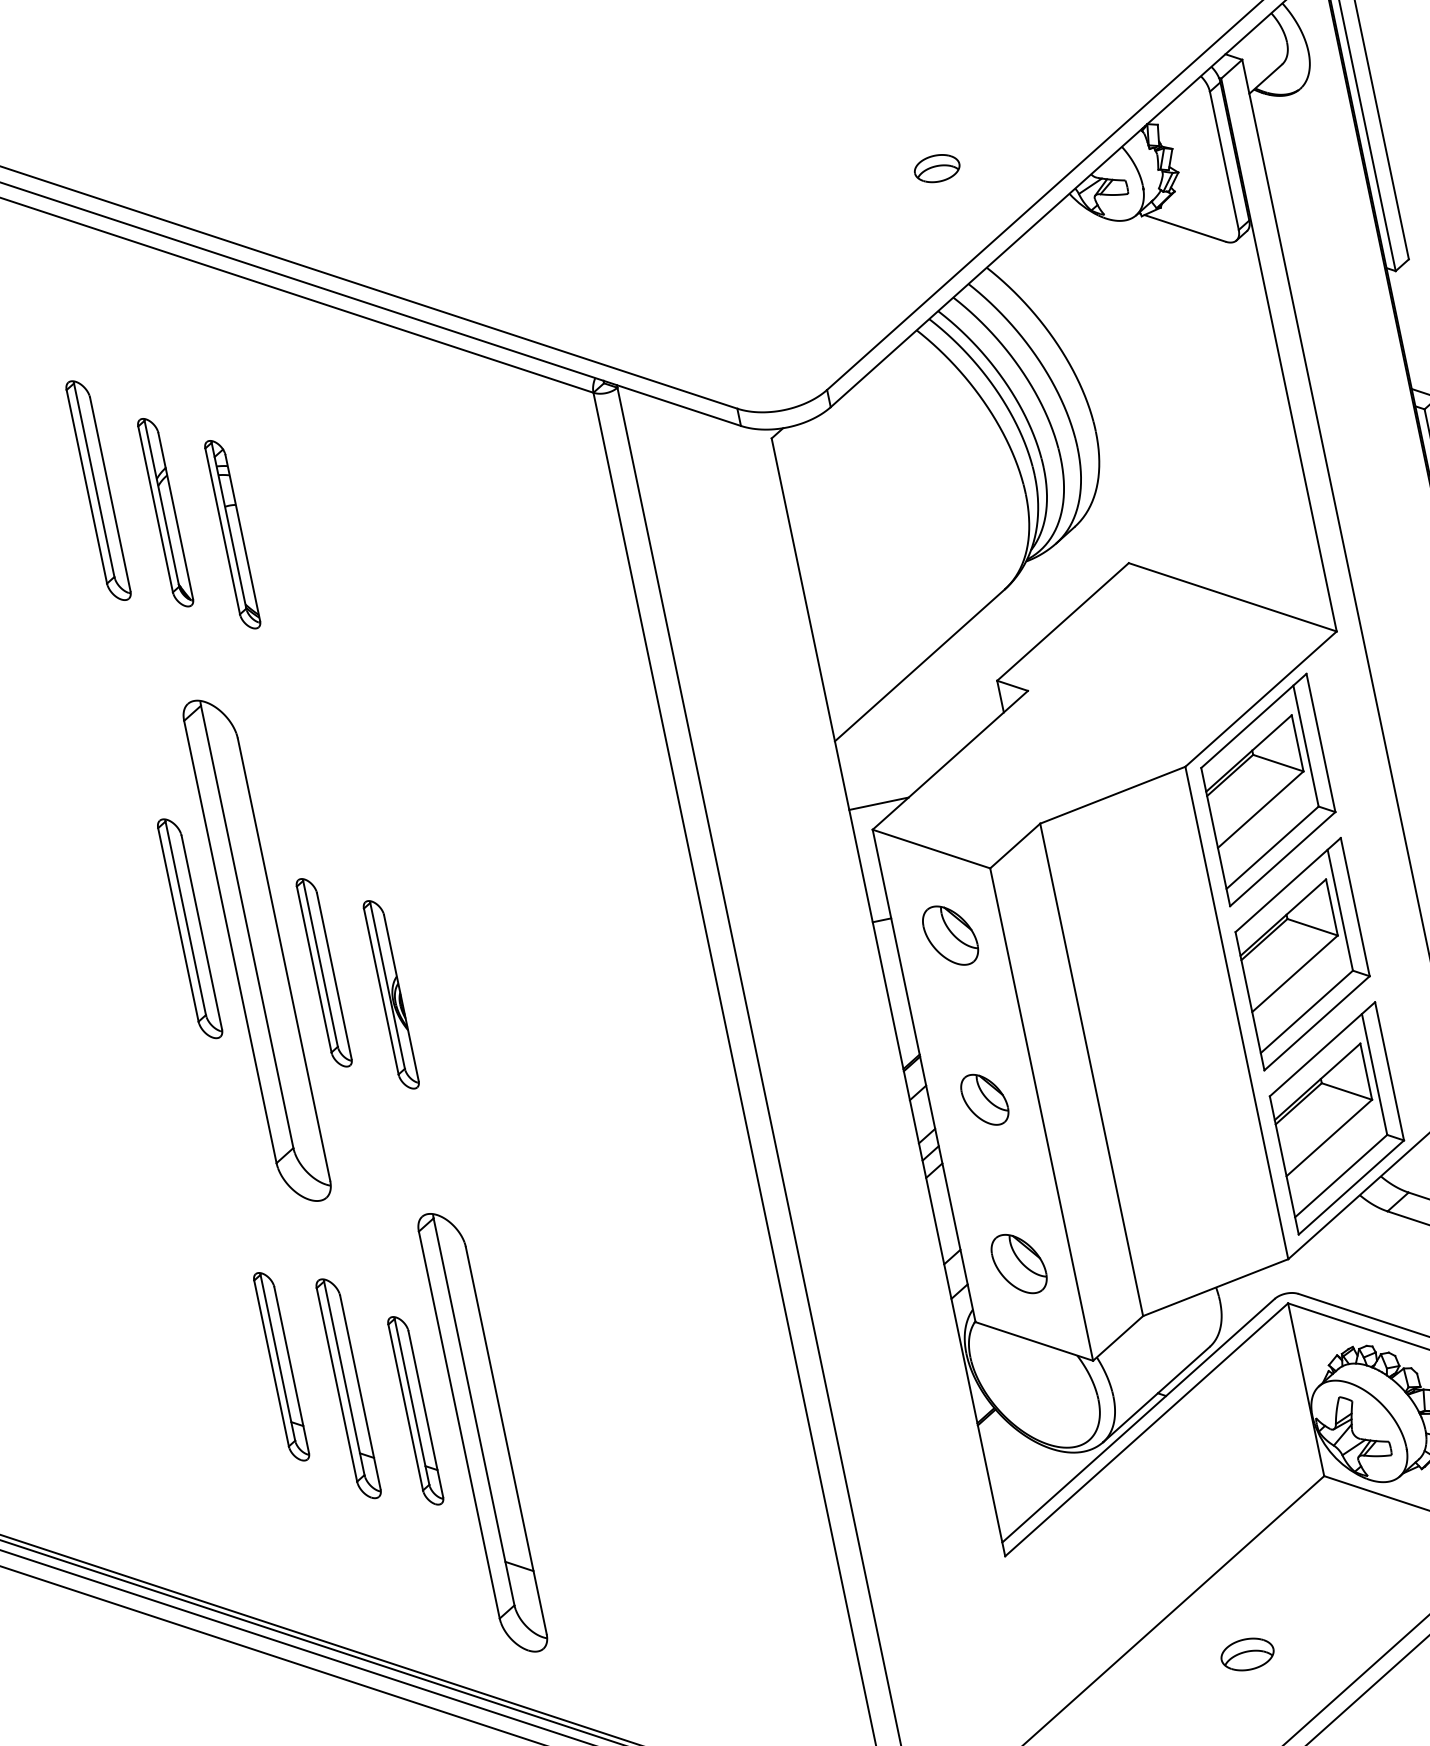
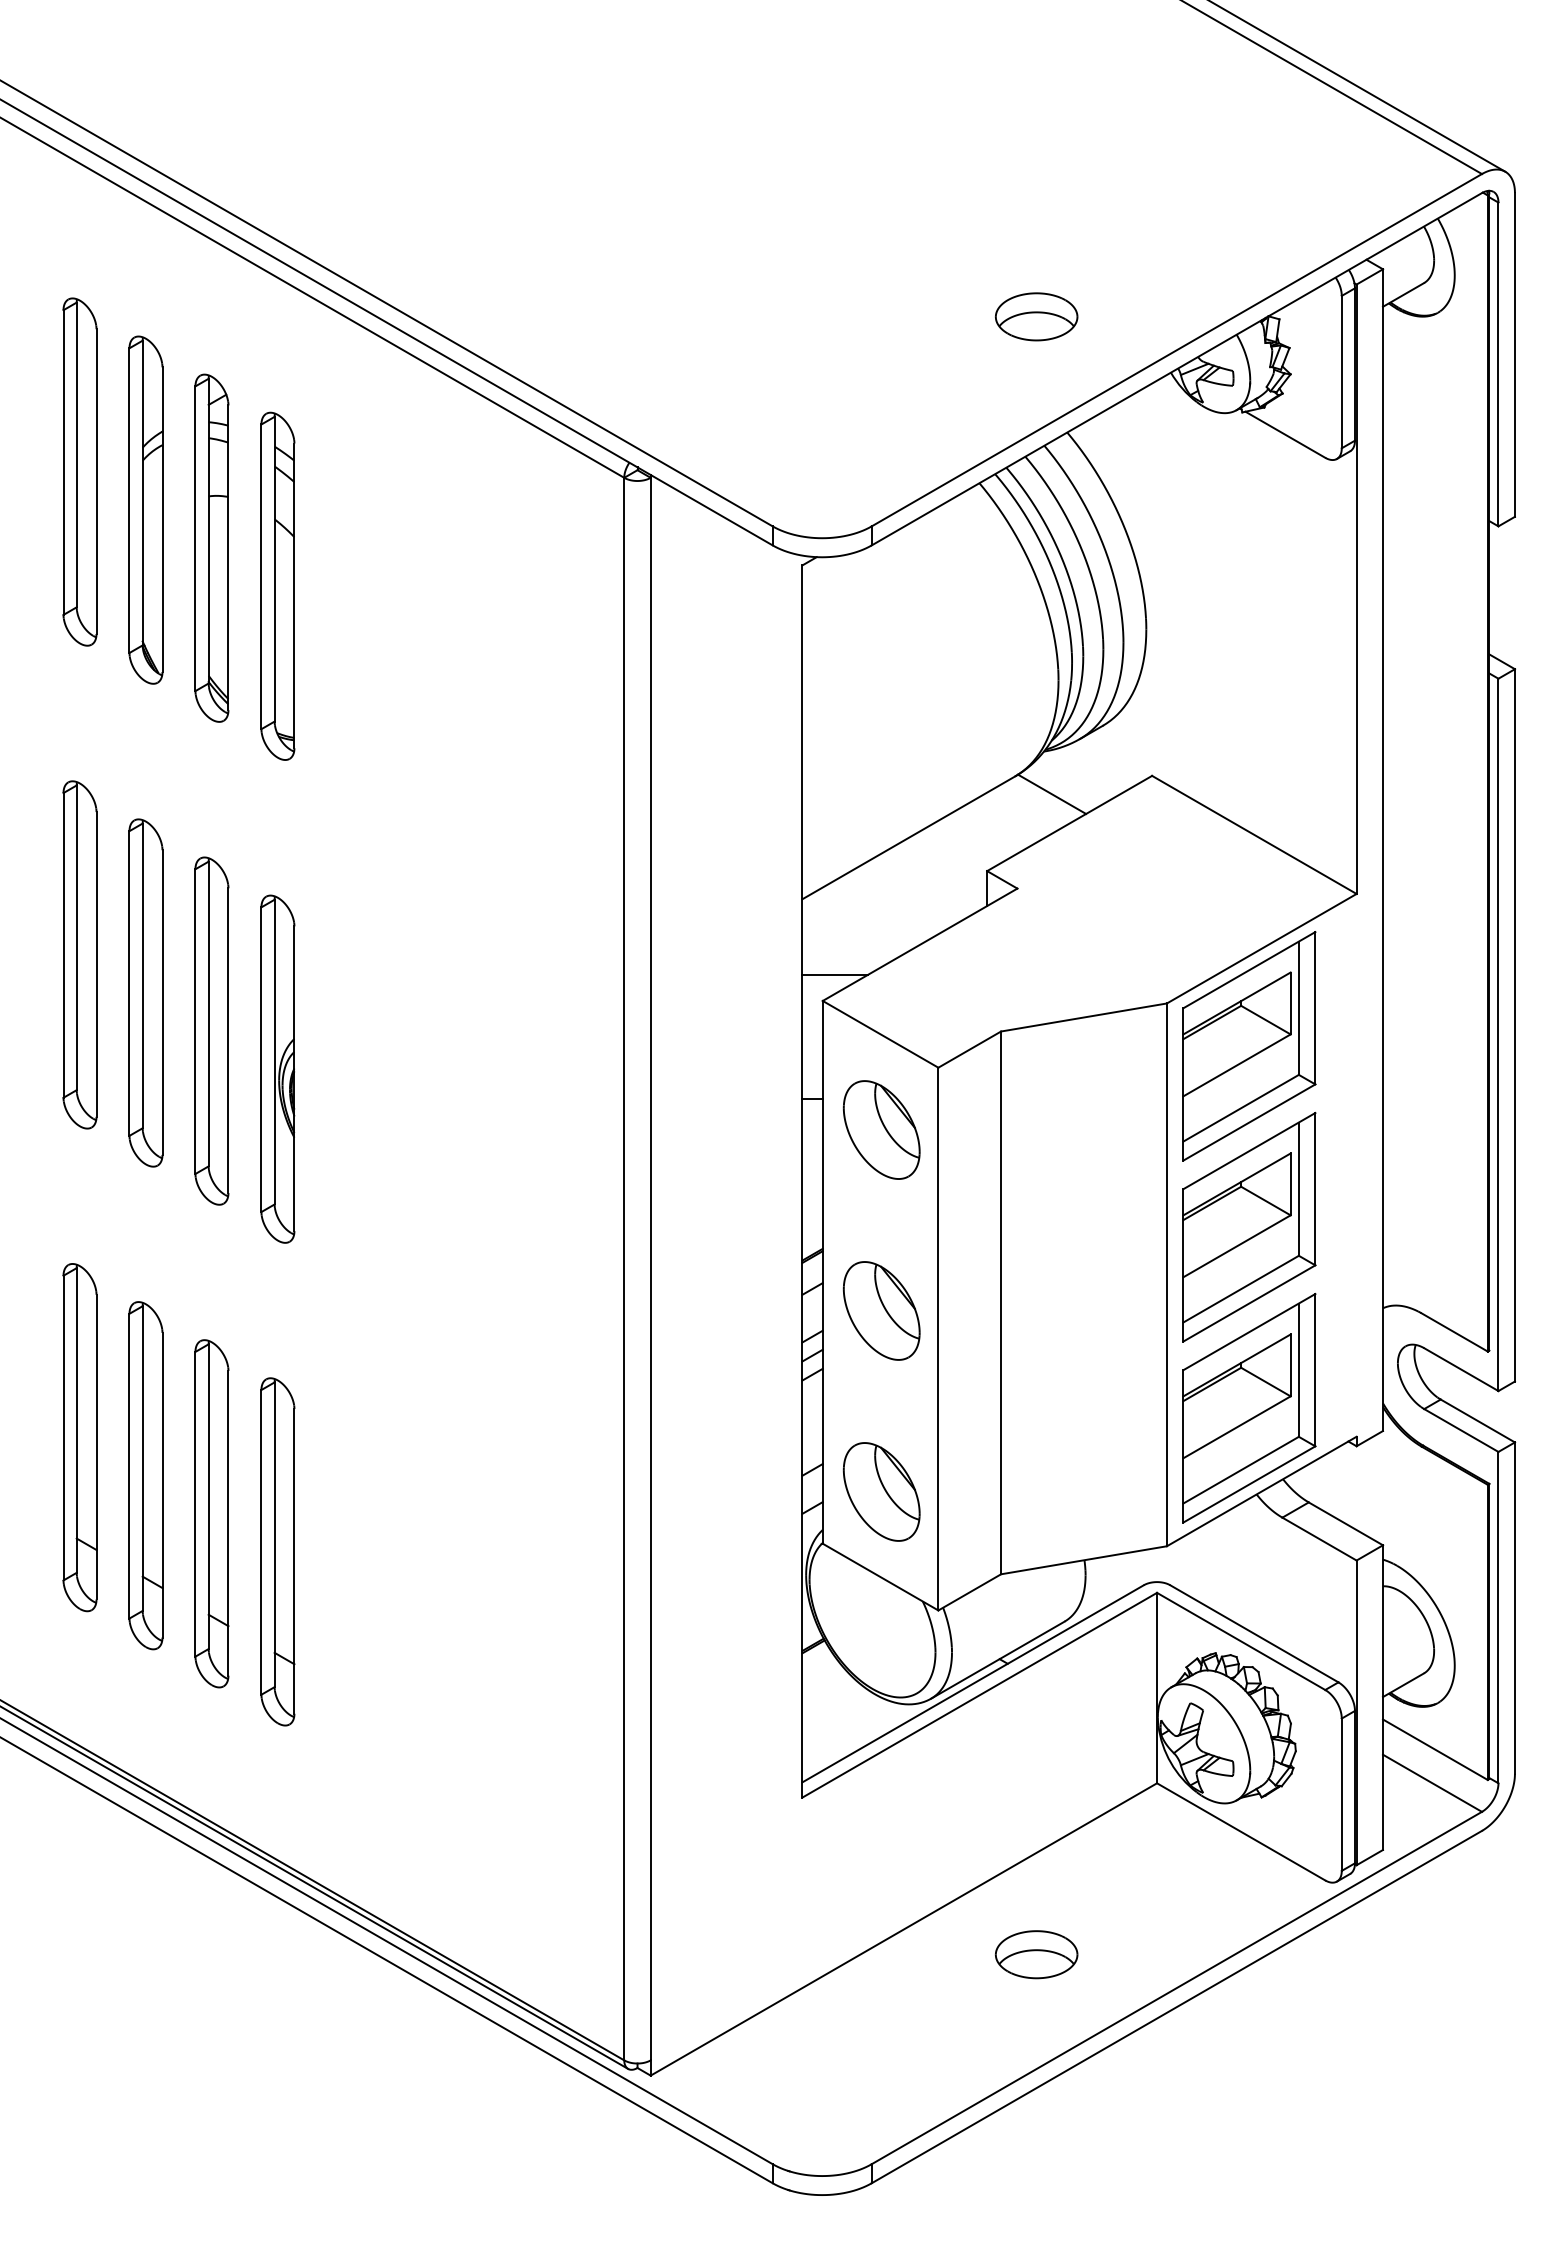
part: (936, 168) -> (1036, 316), size x1.67
part: (98, 490) -> (79, 471), size x1.43
part: (165, 512) -> (145, 509), size x1.67
part: (232, 534) -> (211, 547), size x1.67
part: (299, 556) -> (277, 585), added
line: (1041, 597) -> (1052, 793), added
part: (189, 928) -> (79, 954), size x1.43
part: (950, 935) -> (881, 1129), size x1.43
part: (256, 950) -> (145, 992), size x0.62
part: (323, 972) -> (211, 1030), size x1.67
part: (390, 994) -> (277, 1068), size x1.67
part: (984, 1099) -> (881, 1310), size x1.67
part: (1018, 1263) -> (881, 1491), size x1.43
part: (281, 1366) -> (79, 1437), size x1.67
part: (348, 1388) -> (145, 1475), size x1.43
part: (415, 1410) -> (211, 1513), size x1.67
part: (482, 1432) -> (277, 1551), size x0.71
part: (1247, 1654) -> (1036, 1954), size x1.43

